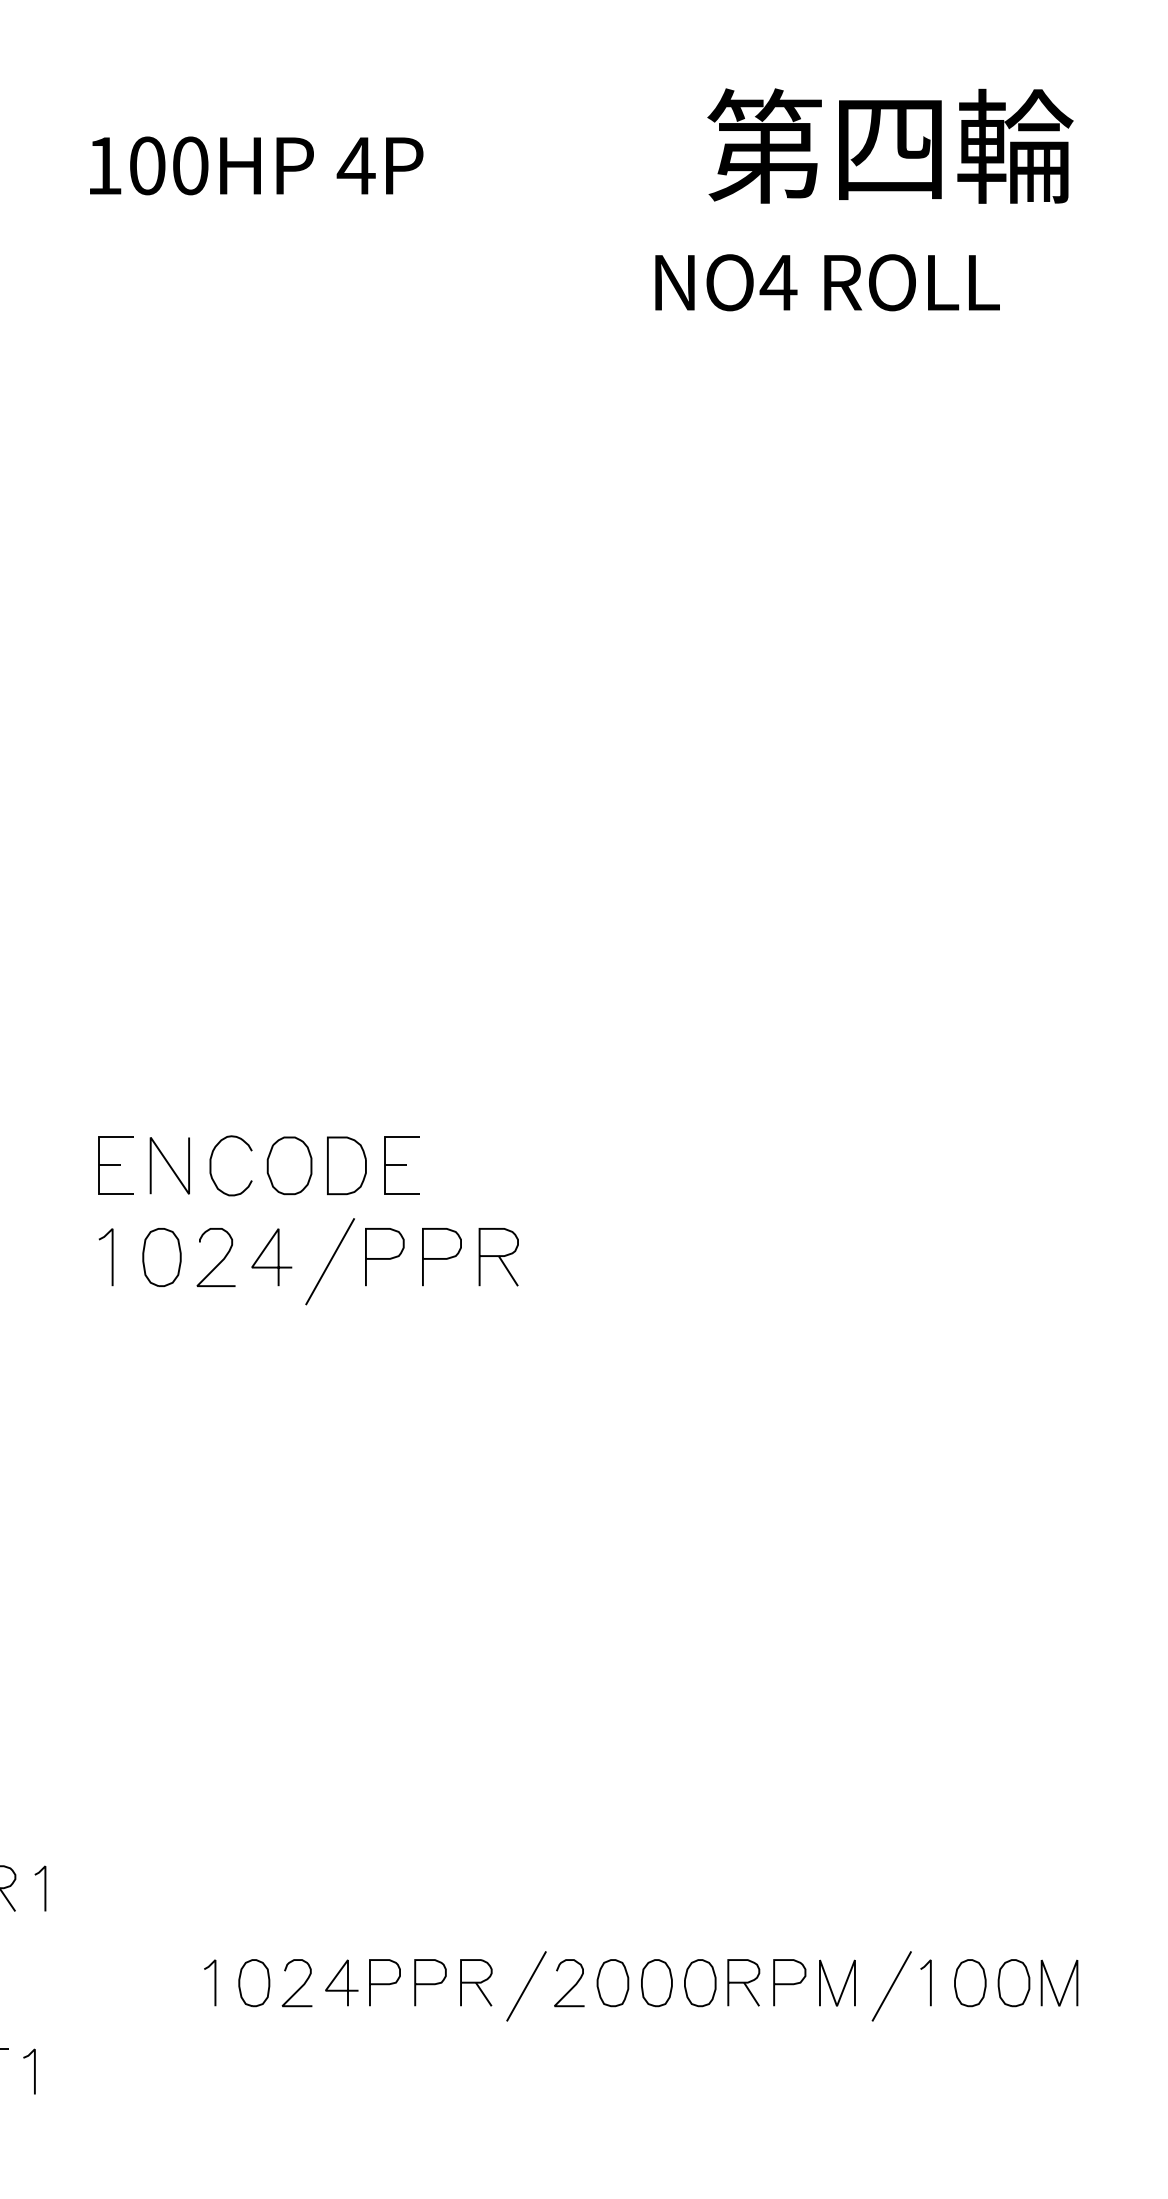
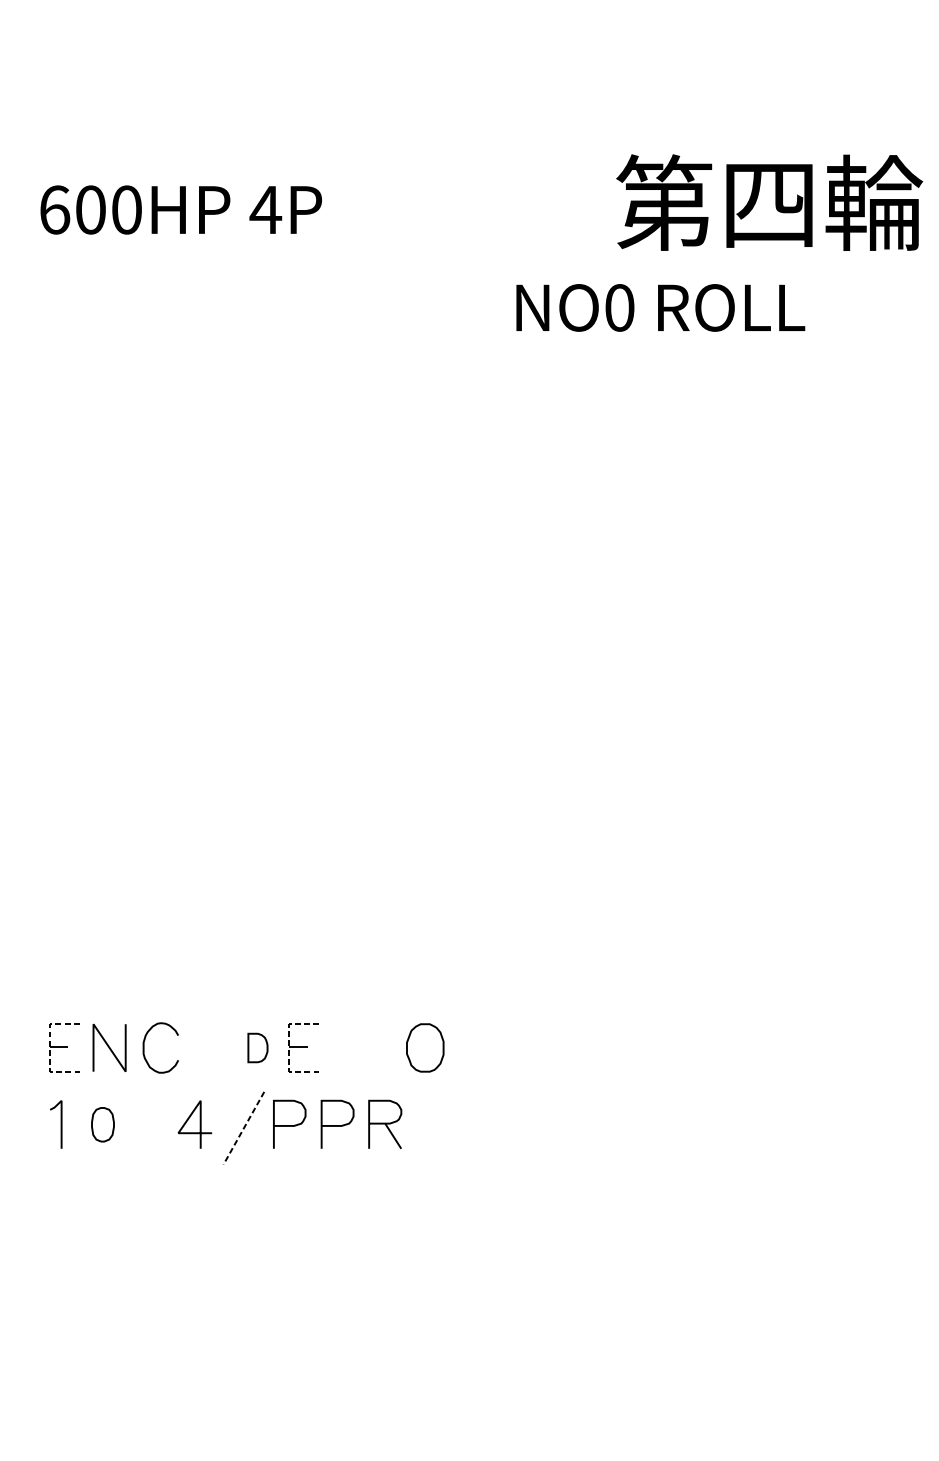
text: (890, 145) -> (769, 202), moved
text: (104, 165) -> (54, 209), 100HP -> 600HP
text: (778, 282) -> (619, 307), NO4 -> NO0
part: (289, 1165) -> (425, 1047), moved
part: (346, 1165) -> (257, 1047), size x0.6
line: (98, 1166) -> (49, 1048), solid -> dashed
line: (384, 1166) -> (289, 1048), solid -> dashed
part: (161, 1257) -> (102, 1124), size x0.7
curve: (220, 1261) -> (152, 1128), removed
line: (330, 1261) -> (244, 1128), solid -> dashed

